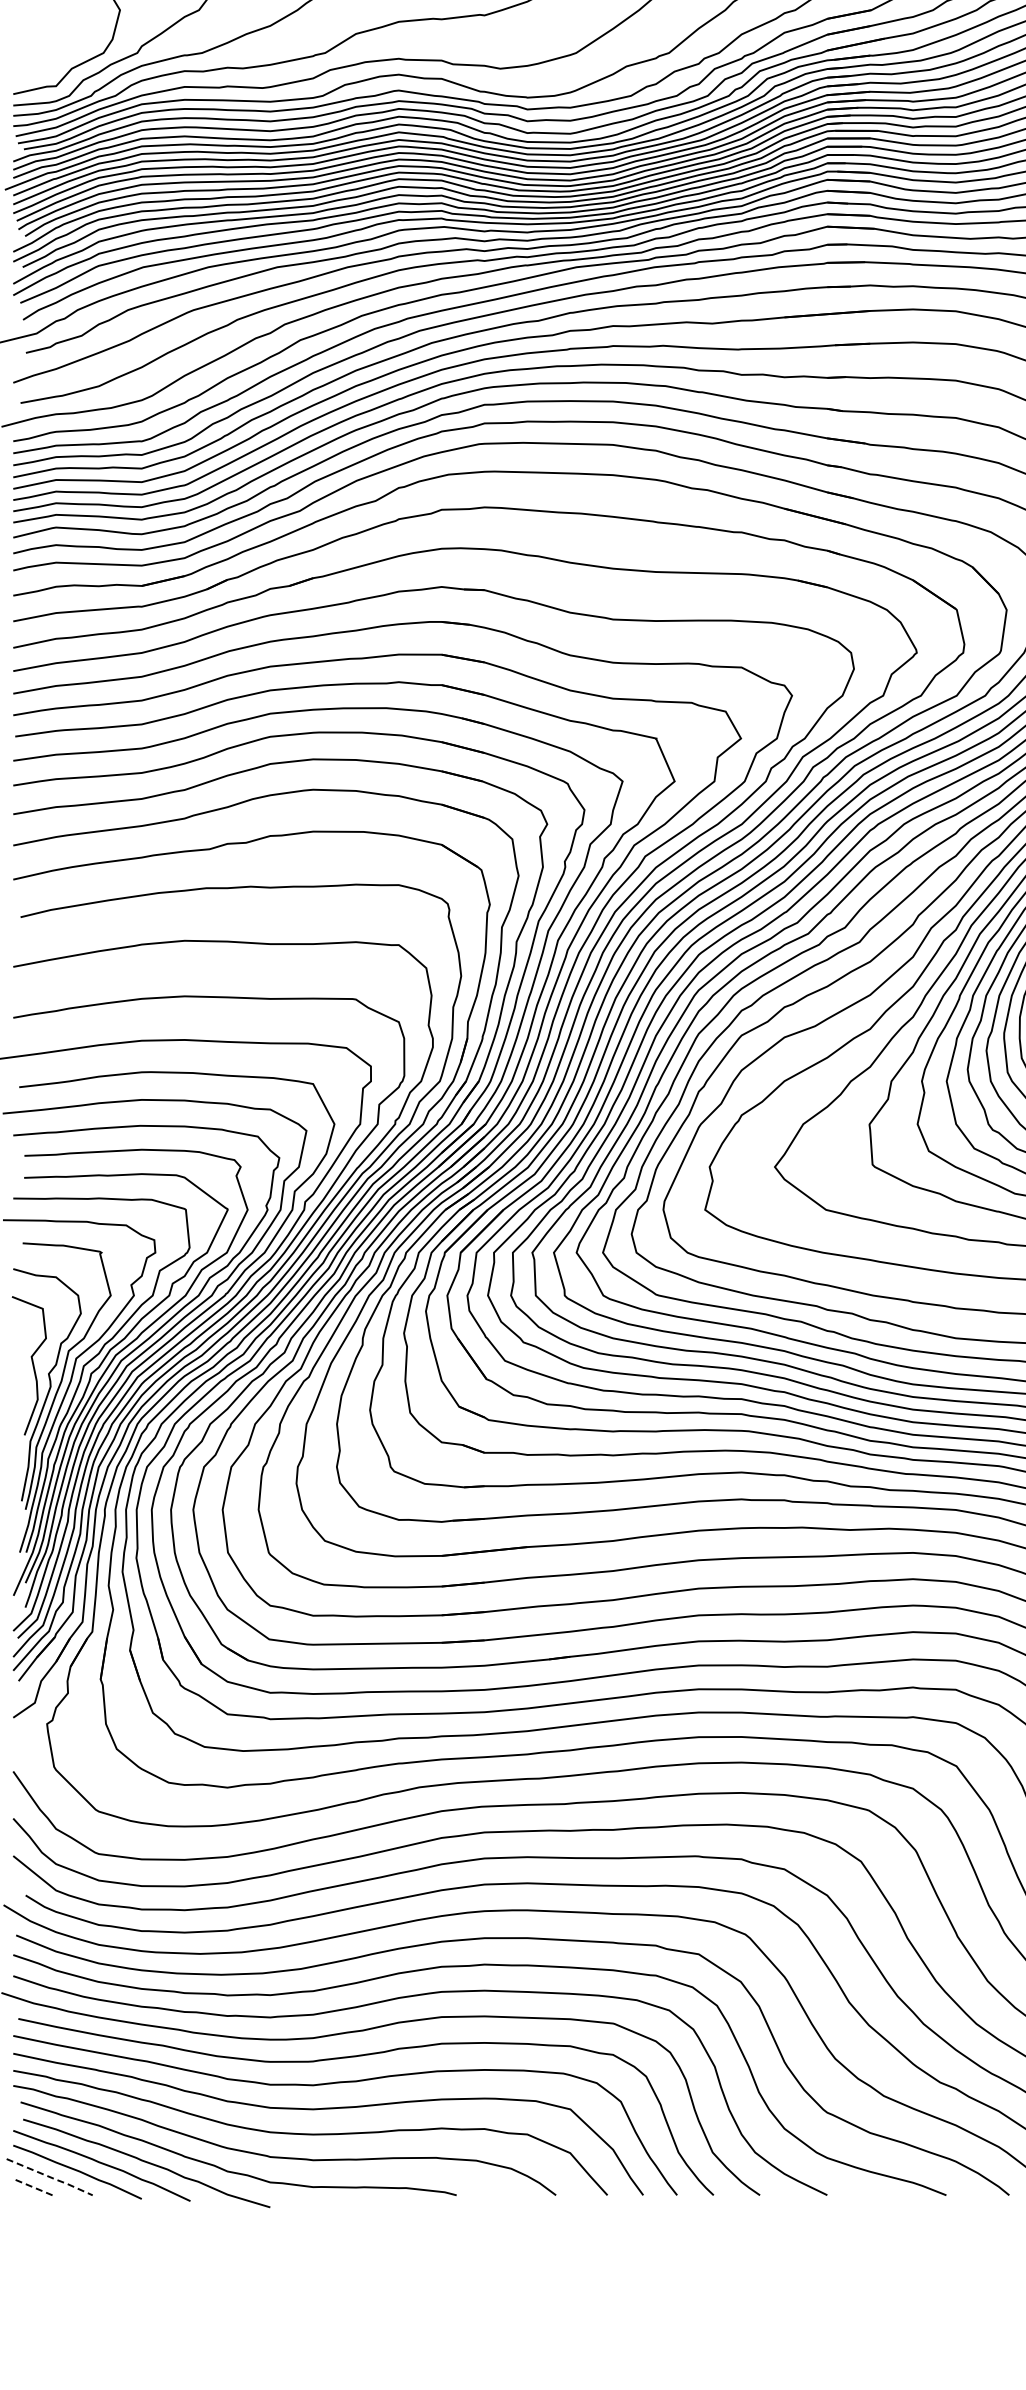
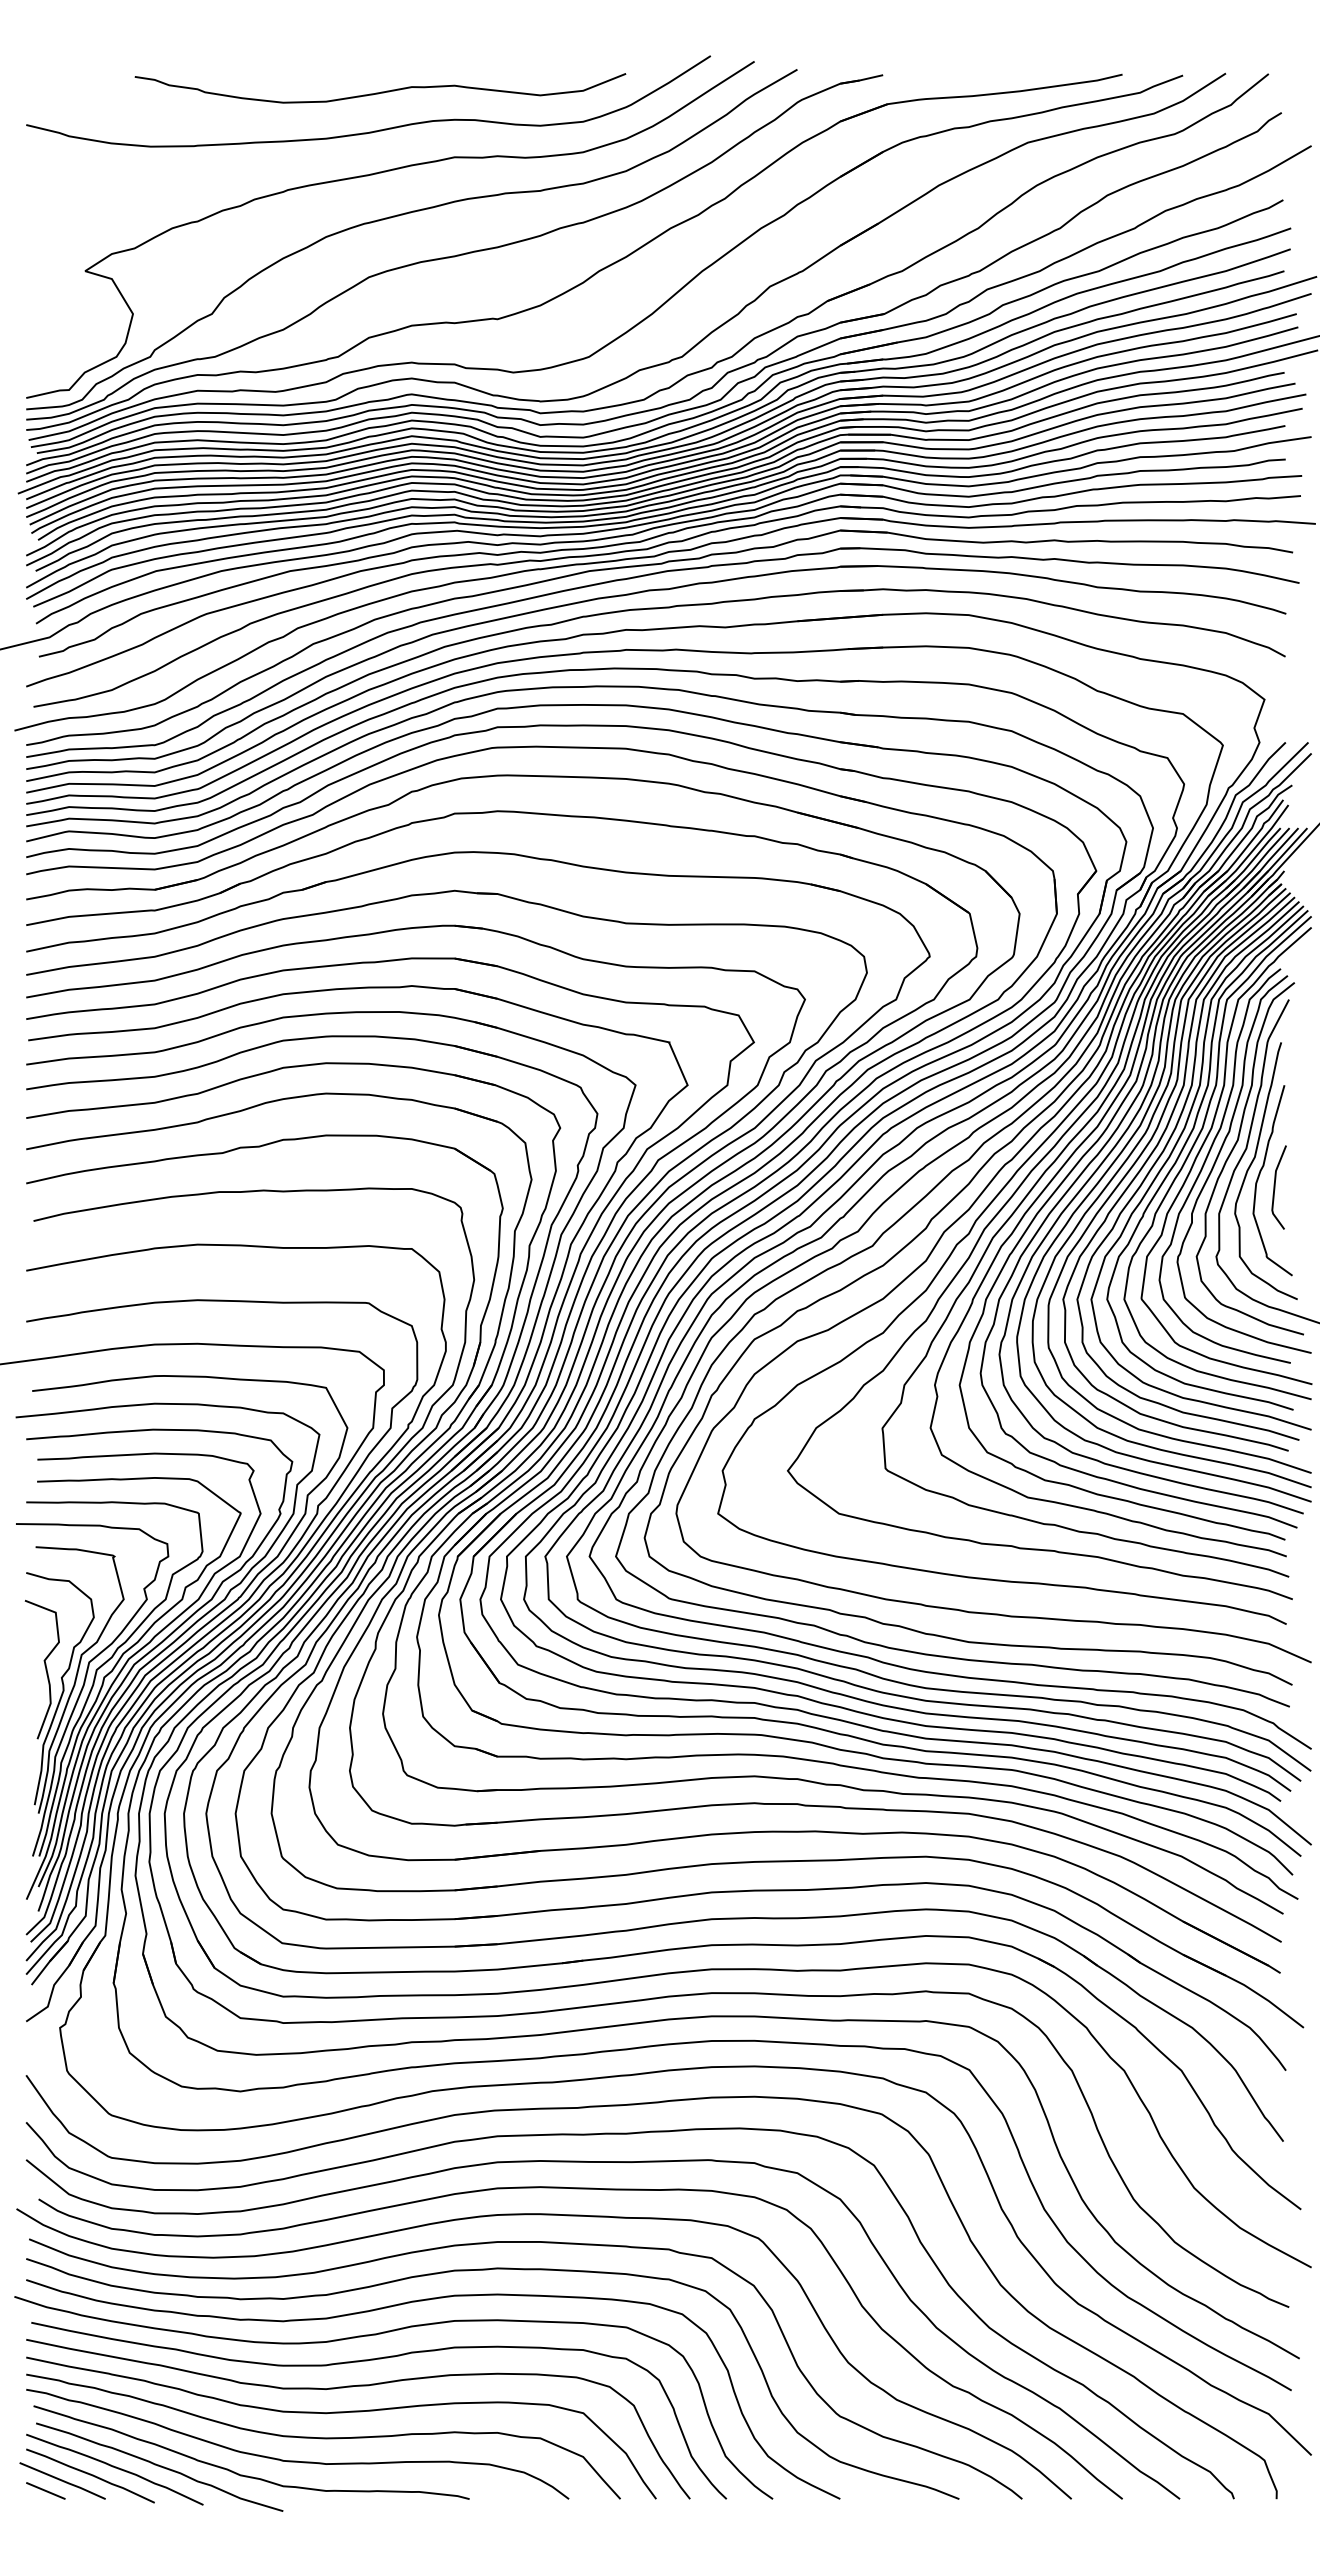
line: (51, 2177) -> (64, 2481), dashed -> solid
line: (32, 2186) -> (45, 2490), dashed -> solid

